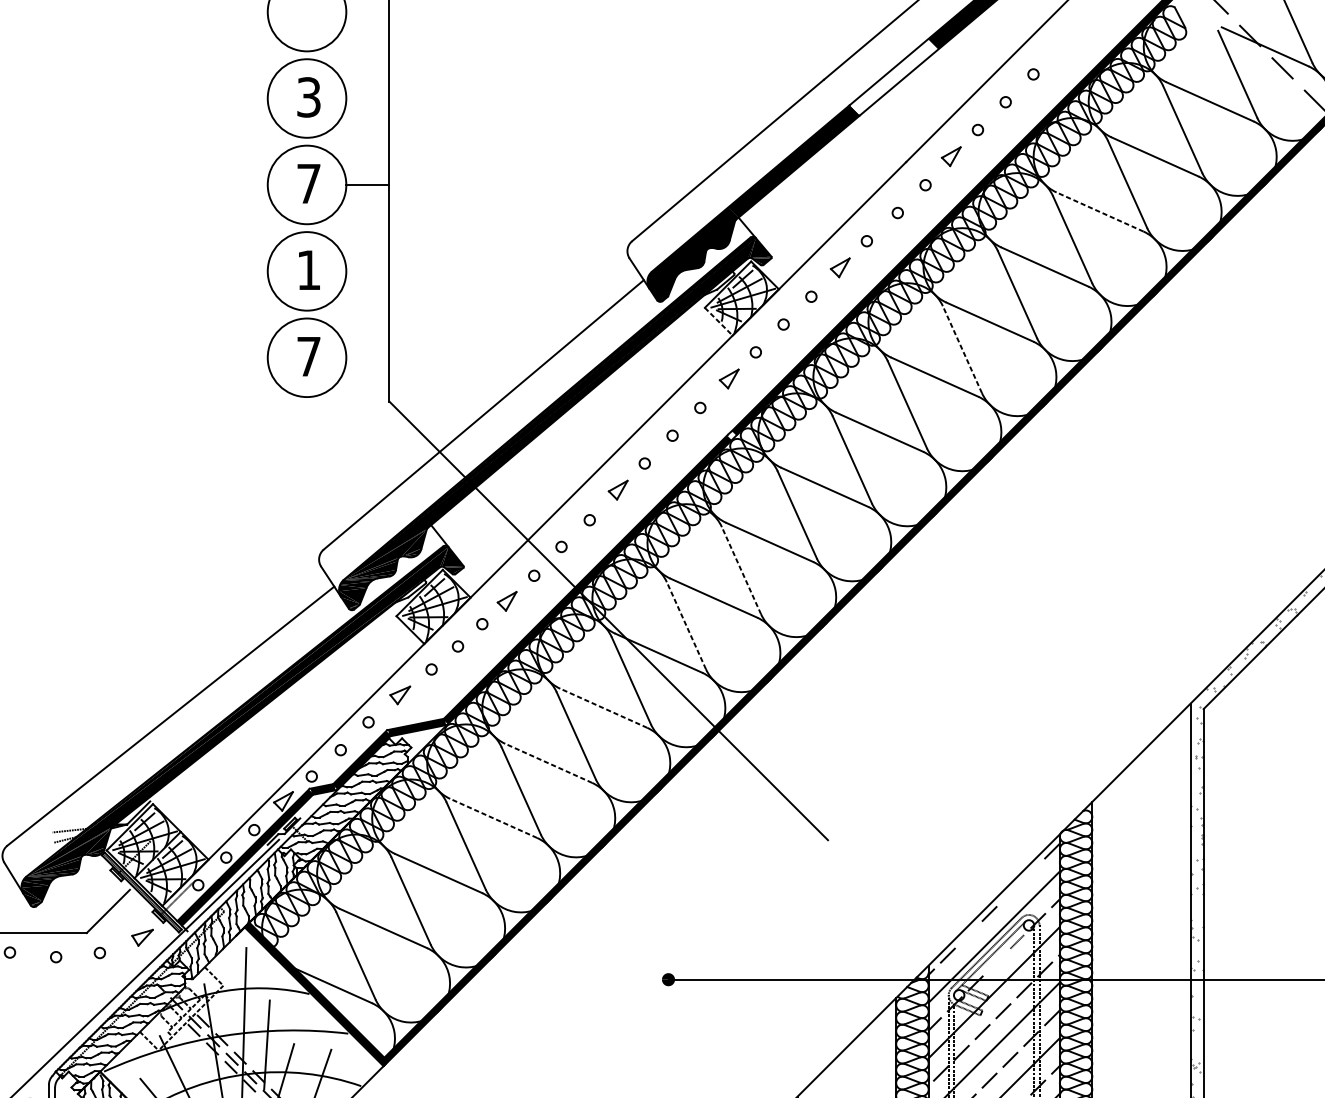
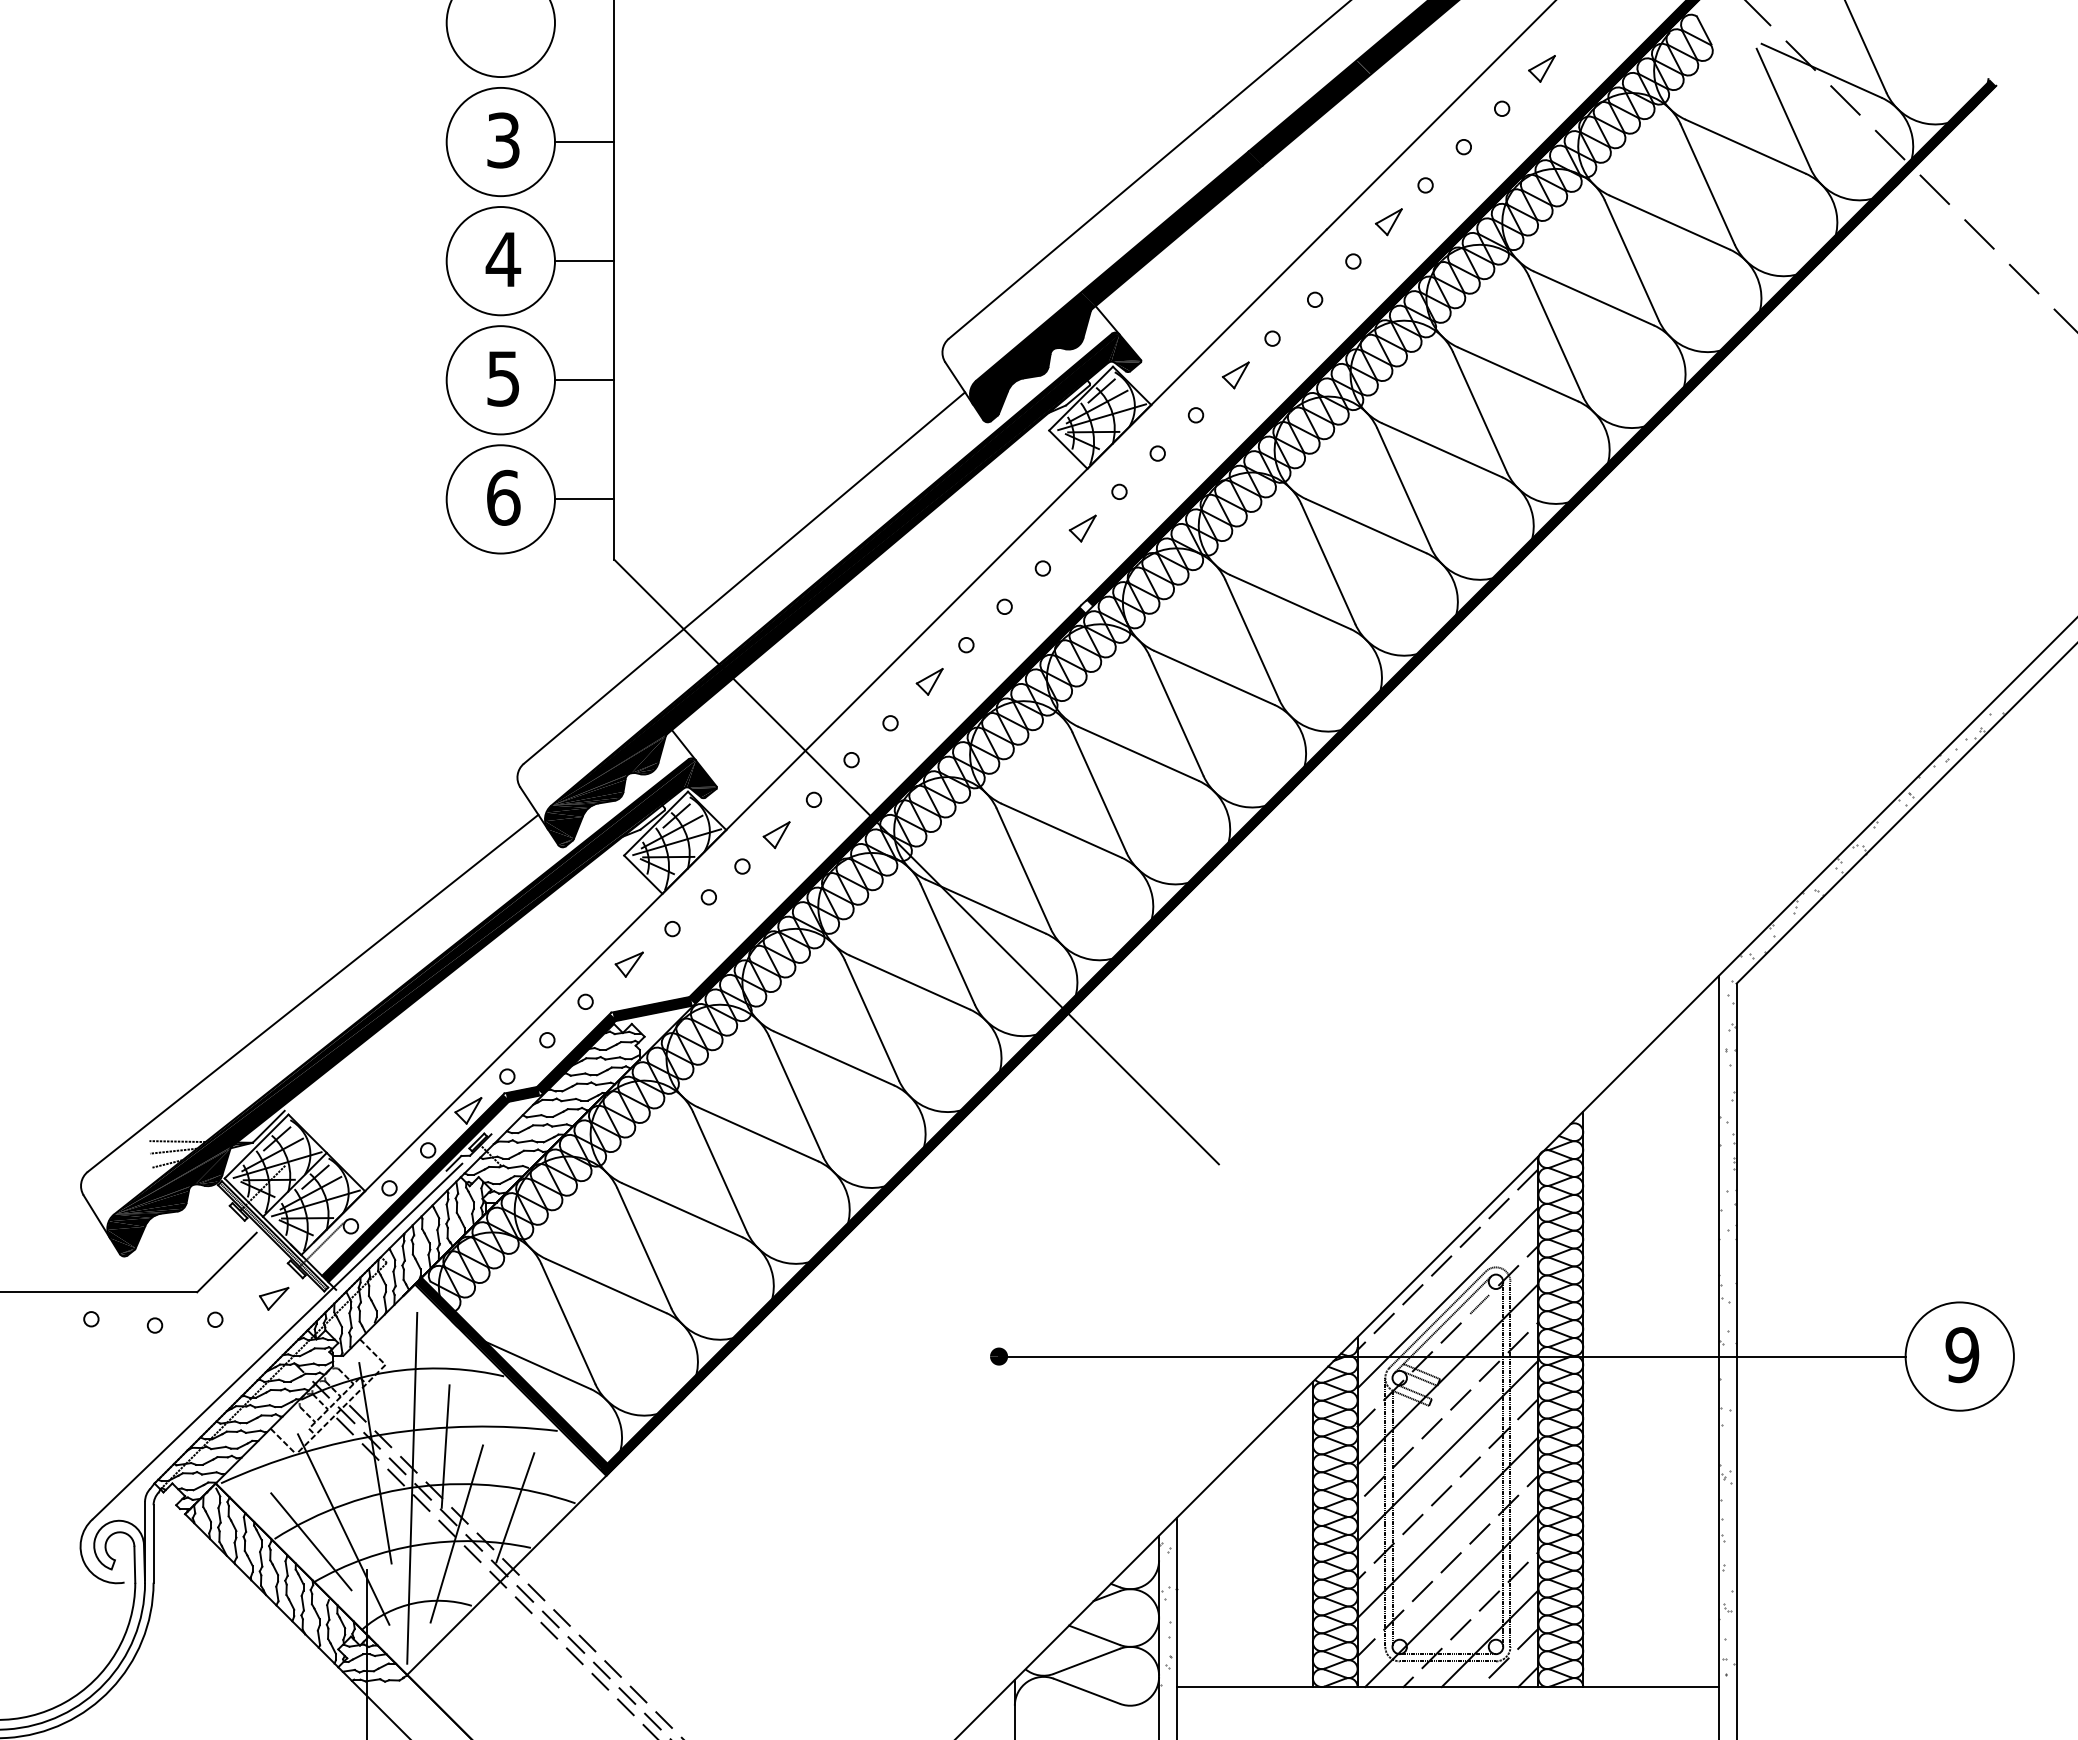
part: (1062, 45) -> (1541, 68), added
fill: (893, 77) -> (1309, 112), added
line: (367, 98) -> (584, 142), added
text: (308, 183) -> (503, 259), 7 -> 4
line: (1099, 212) -> (1593, 298), dashed -> solid
text: (308, 270) -> (502, 378), 1 -> 5
line: (367, 271) -> (584, 380), added
line: (718, 322) -> (1068, 450), dashed -> solid
line: (962, 349) -> (1404, 488), dashed -> solid
text: (308, 356) -> (503, 497), 7 -> 6
line: (367, 357) -> (584, 499), added
line: (741, 570) -> (1099, 792), dashed -> solid
line: (686, 625) -> (1023, 868), dashed -> solid
line: (603, 708) -> (909, 982), dashed -> solid
line: (549, 763) -> (834, 1058), dashed -> solid
line: (493, 818) -> (758, 1134), dashed -> solid
line: (72, 823) -> (177, 1141), added
line: (1030, 872) -> (1498, 1208), added
line: (1009, 892) -> (1469, 1236), added
line: (968, 934) -> (1412, 1294), added
line: (996, 962) -> (1450, 1332), added

